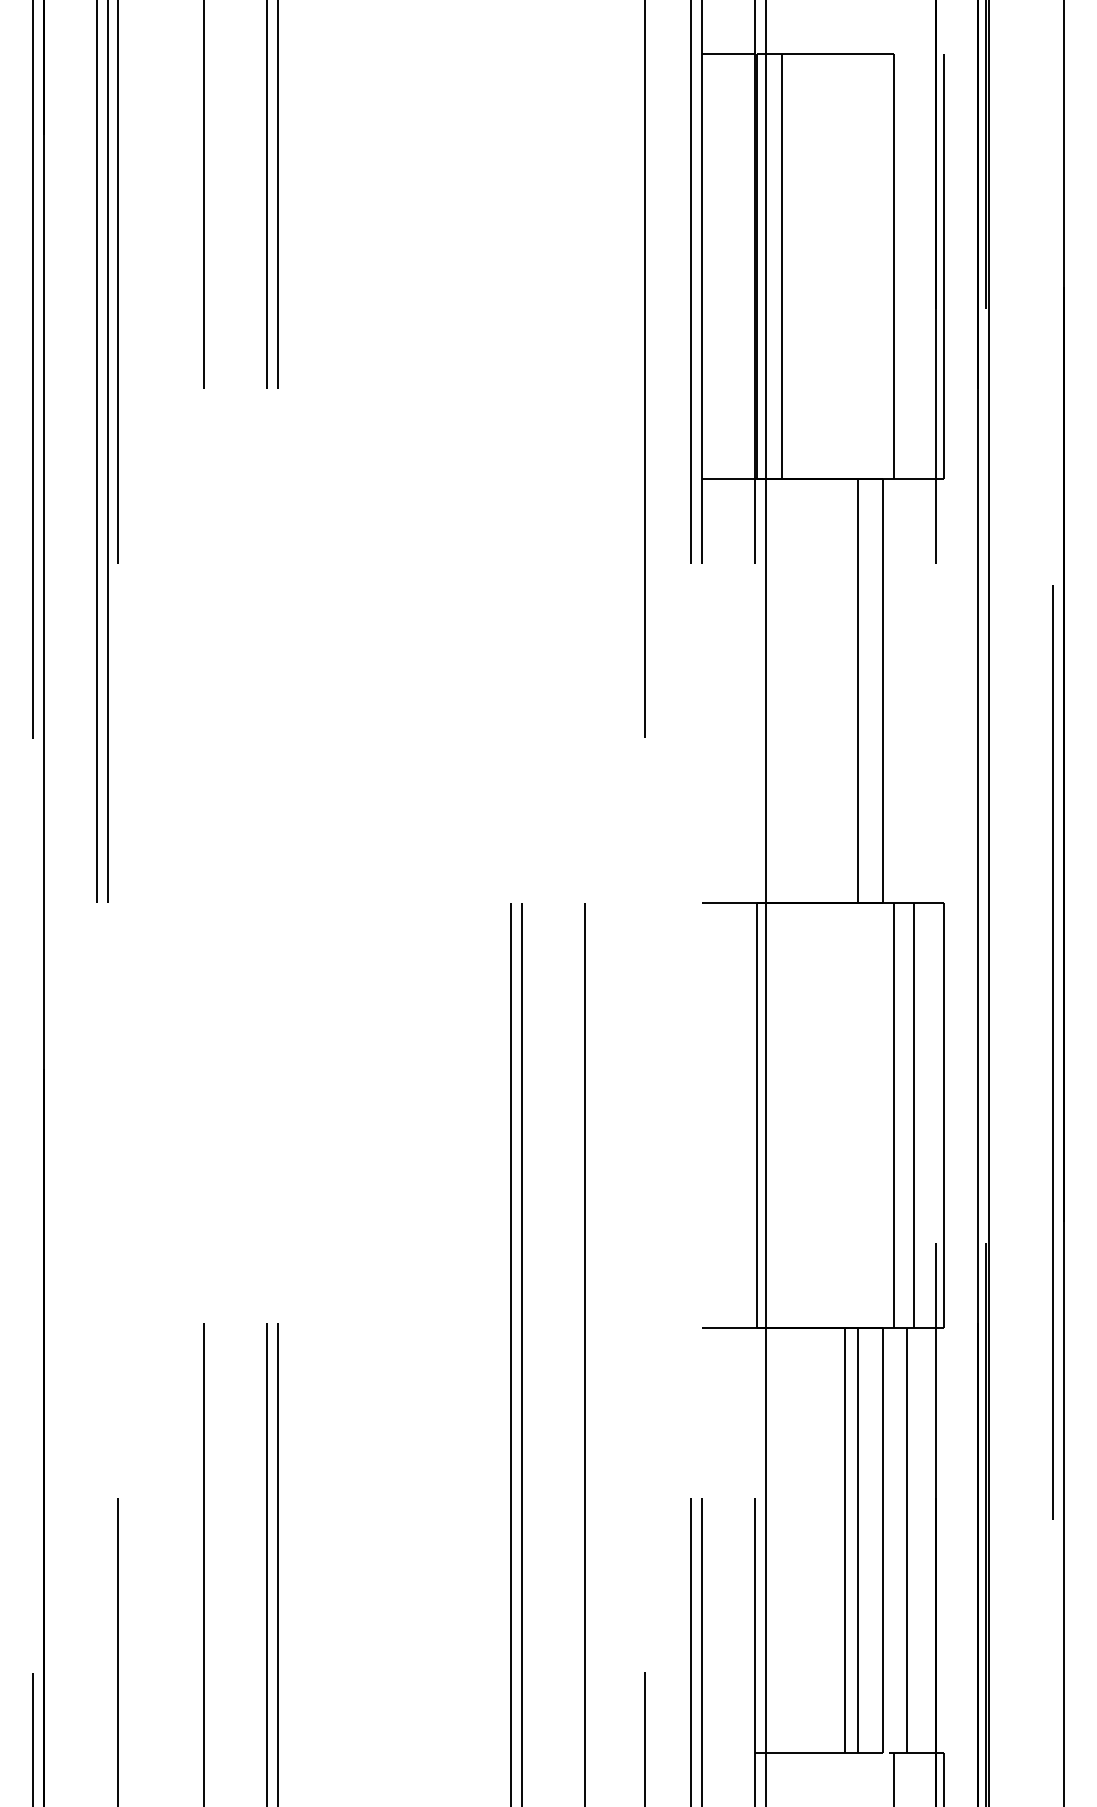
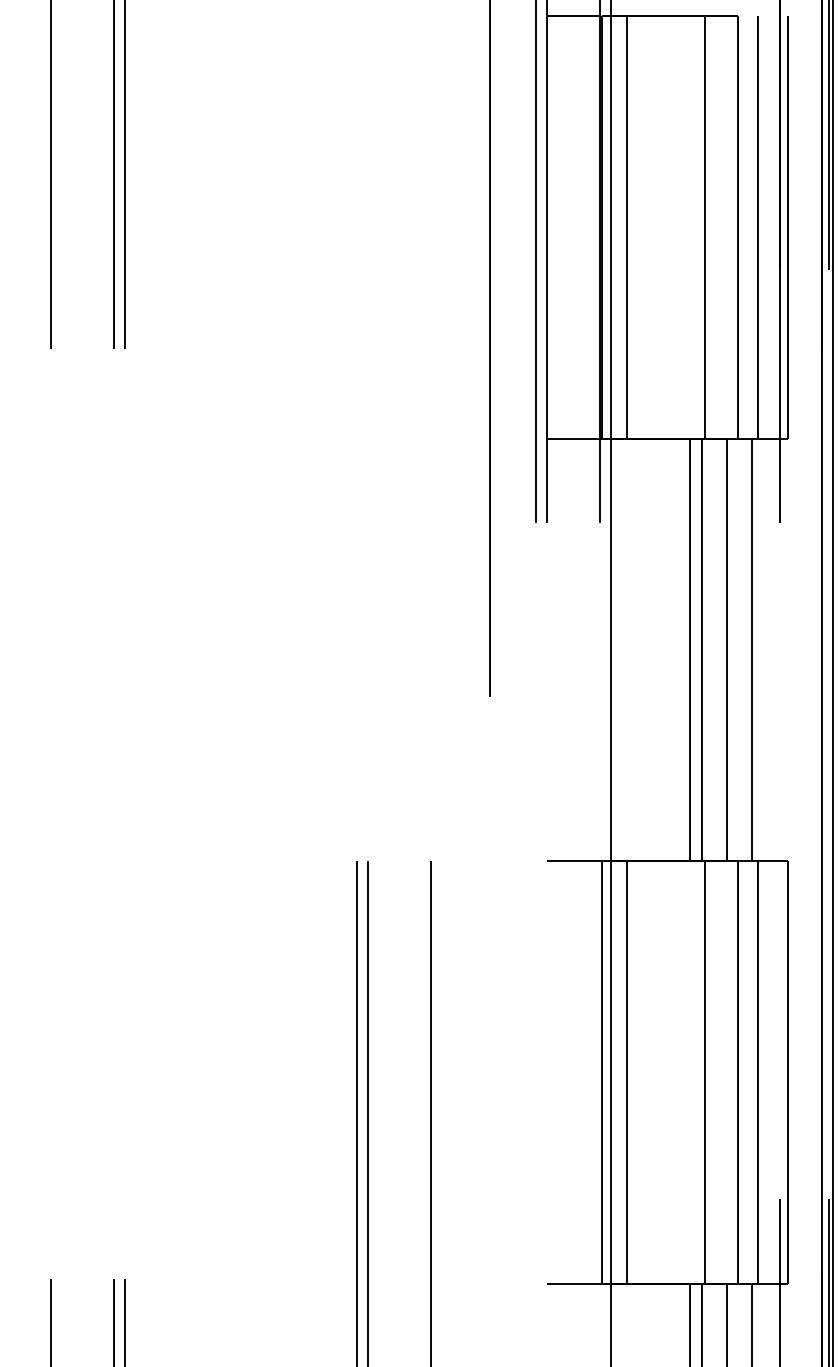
line: (860, 266) -> (704, 227), added
line: (913, 266) -> (757, 227), added
line: (845, 690) -> (689, 649), added
line: (907, 690) -> (751, 649), added
line: (782, 1115) -> (627, 1072), added
line: (860, 1115) -> (704, 1072), added

